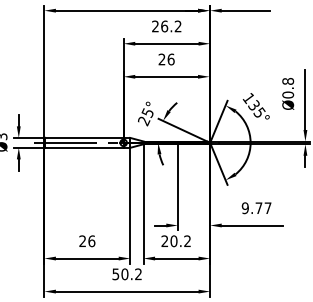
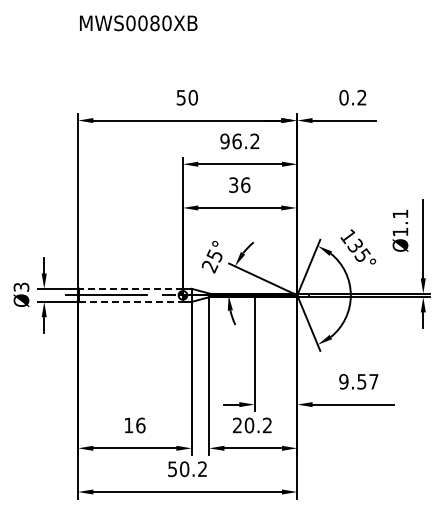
text: (155, 26) -> (224, 141), 26.2 -> 96.2
text: (161, 59) -> (233, 184), 26 -> 36
text: (288, 87) -> (400, 222), Ø0.8 -> Ø1.1
line: (84, 137) -> (131, 288), solid -> dashed
line: (84, 147) -> (131, 301), solid -> dashed
text: (258, 208) -> (361, 381), 9.77 -> 9.57
text: (82, 241) -> (128, 425), 26 -> 16

